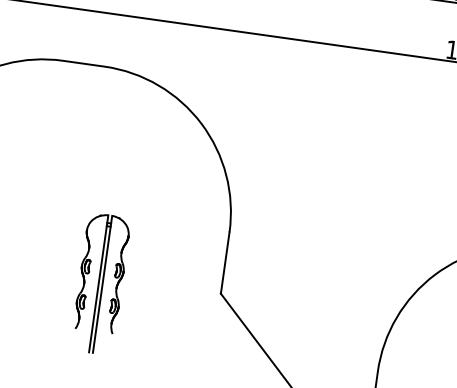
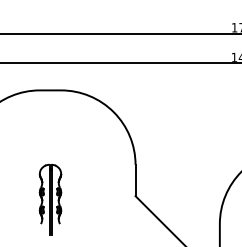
part: (100, 283) -> (50, 199), moved

